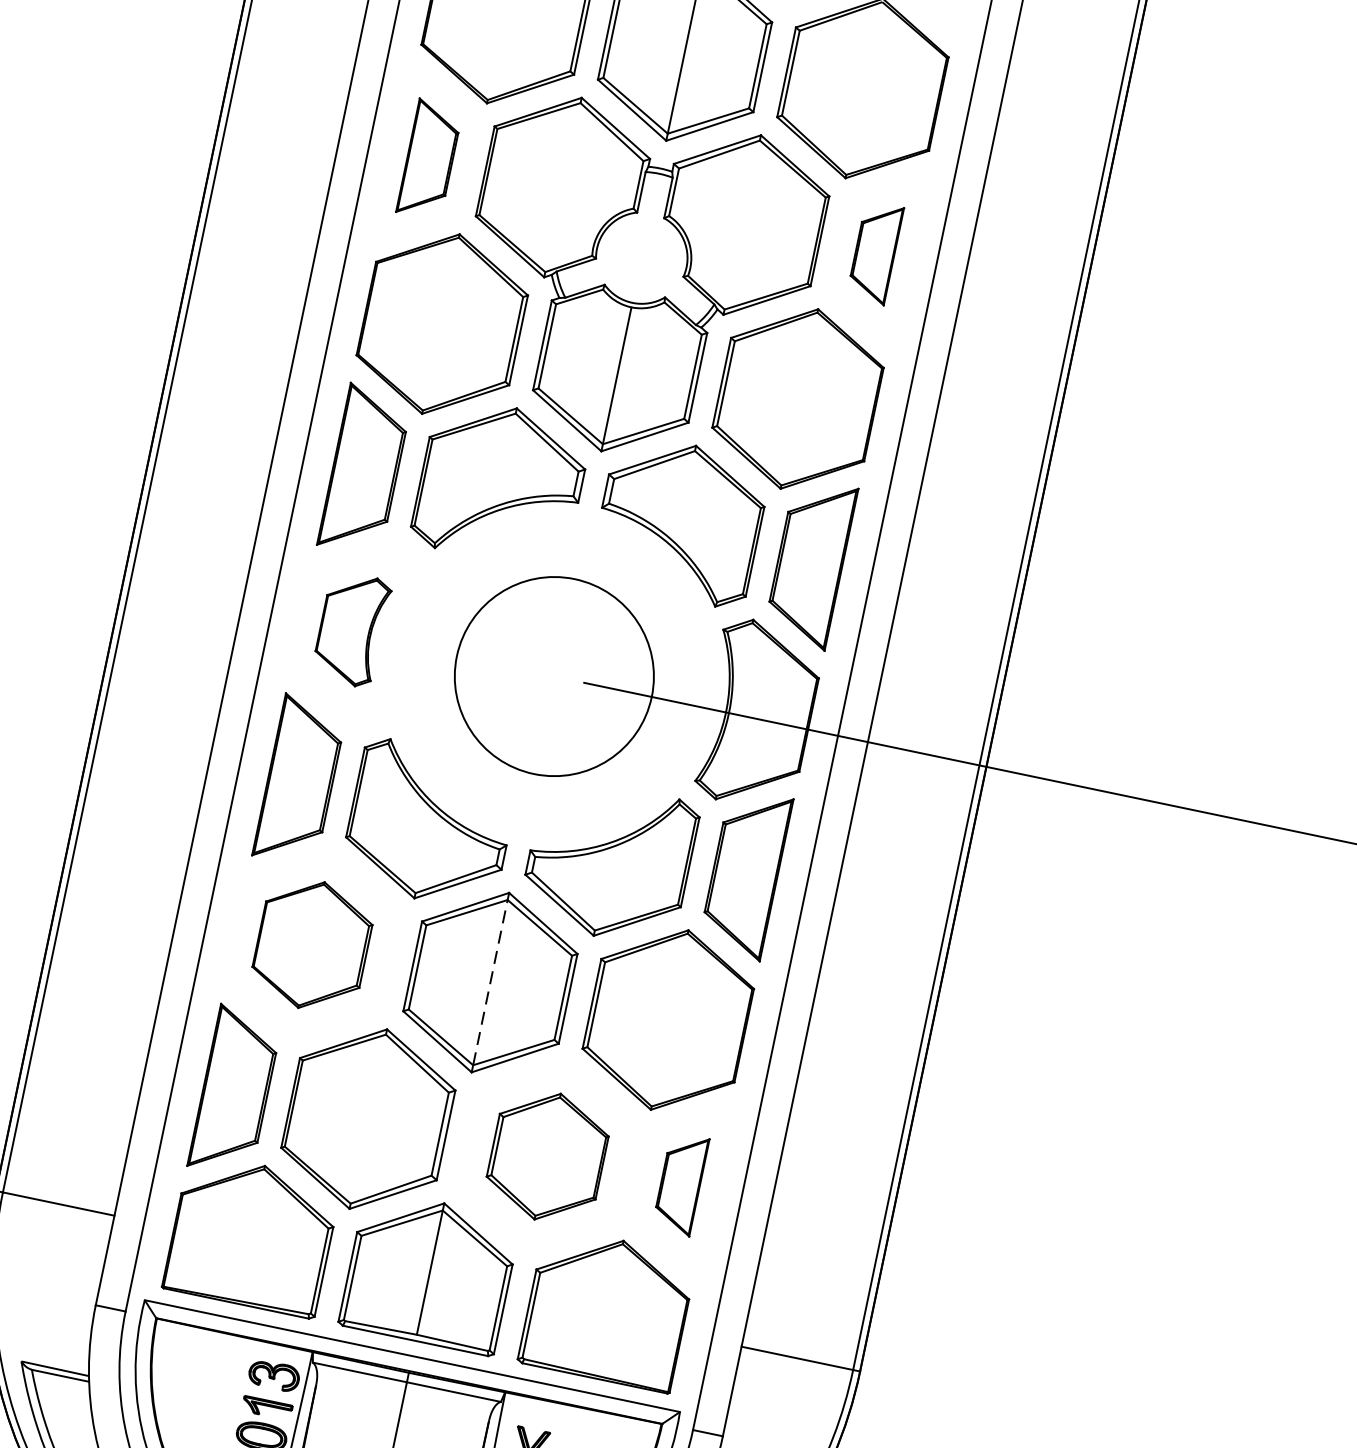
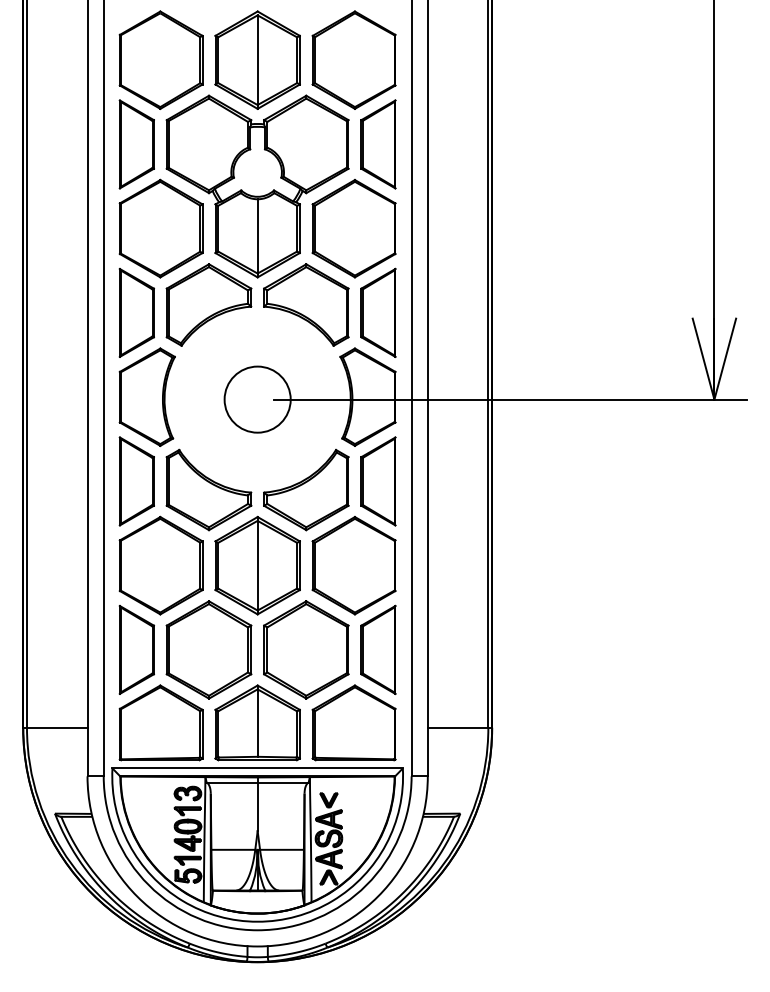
part: (429, 159) -> (136, 144), size x1.43
part: (875, 252) -> (378, 144), size x1.67
part: (350, 627) -> (146, 396), size x1.67
circle: (554, 676) -> (257, 399), size x0.62
part: (311, 944) -> (160, 565), size x1.43
line: (490, 982) -> (257, 565), dashed -> solid
part: (548, 1155) -> (306, 649), size x1.43
part: (680, 1183) -> (378, 649), size x1.67

